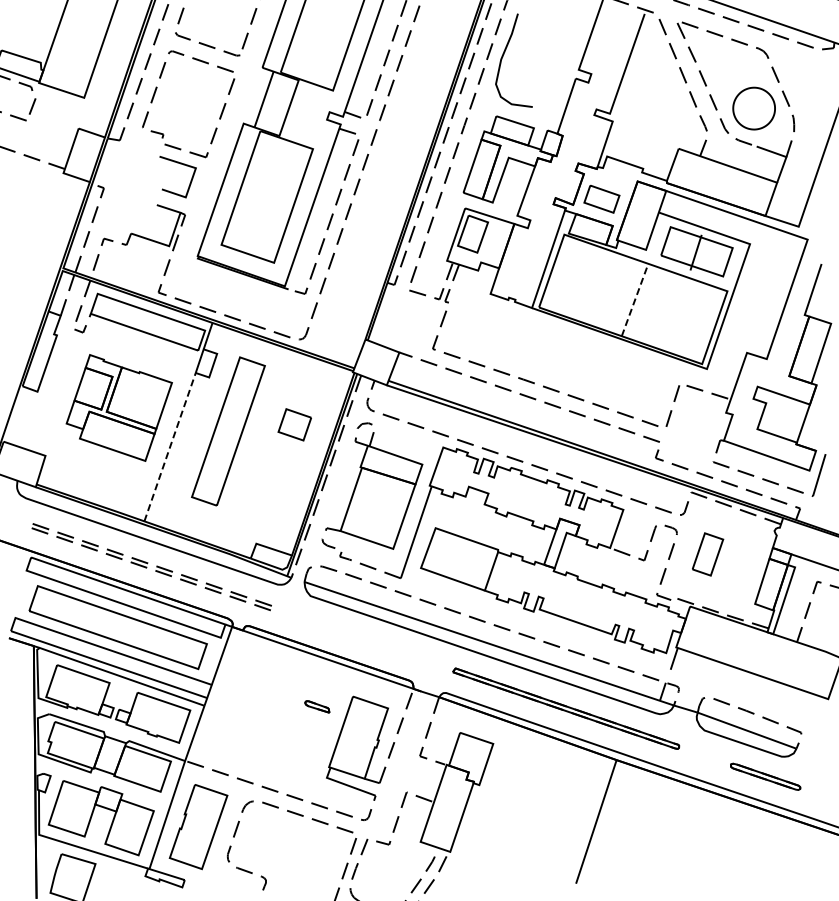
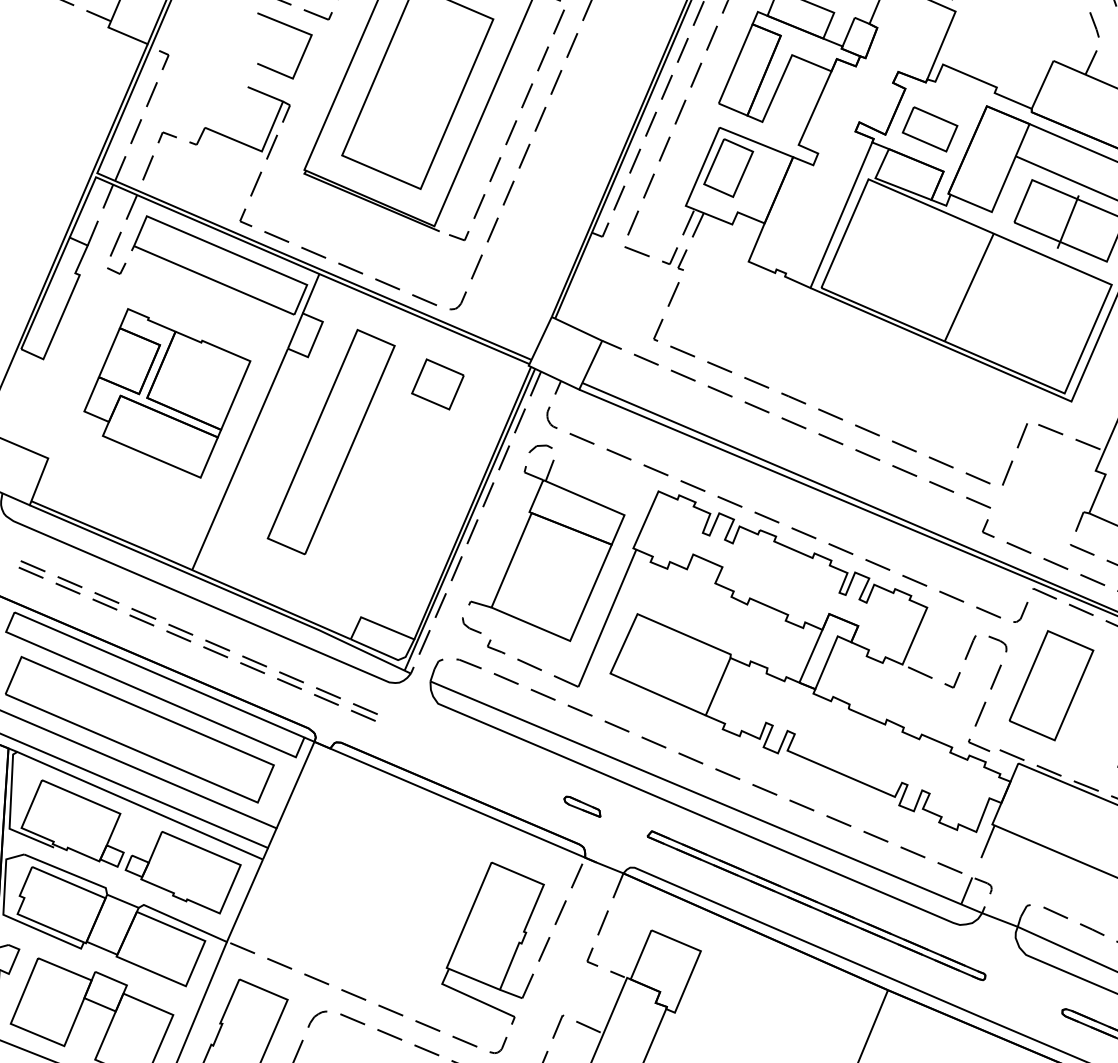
line: (635, 300) -> (969, 288), dashed -> solid
part: (294, 424) -> (437, 383), moved
line: (170, 446) -> (240, 458), dashed -> solid
part: (707, 554) -> (1050, 685), size x1.67
part: (317, 706) -> (582, 806), moved

